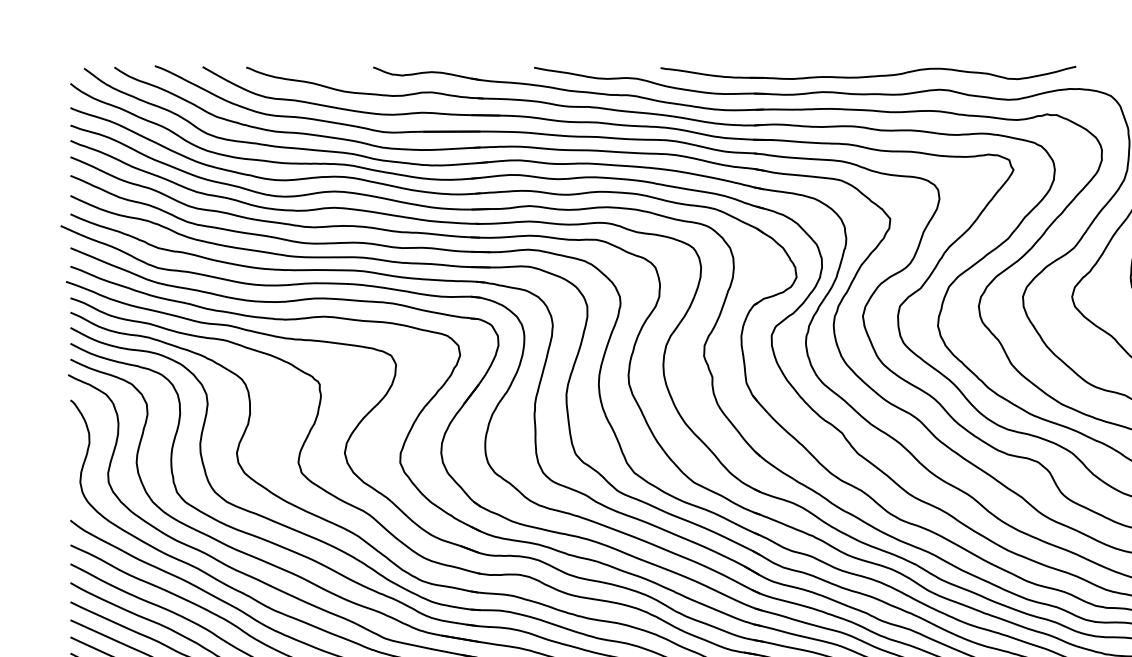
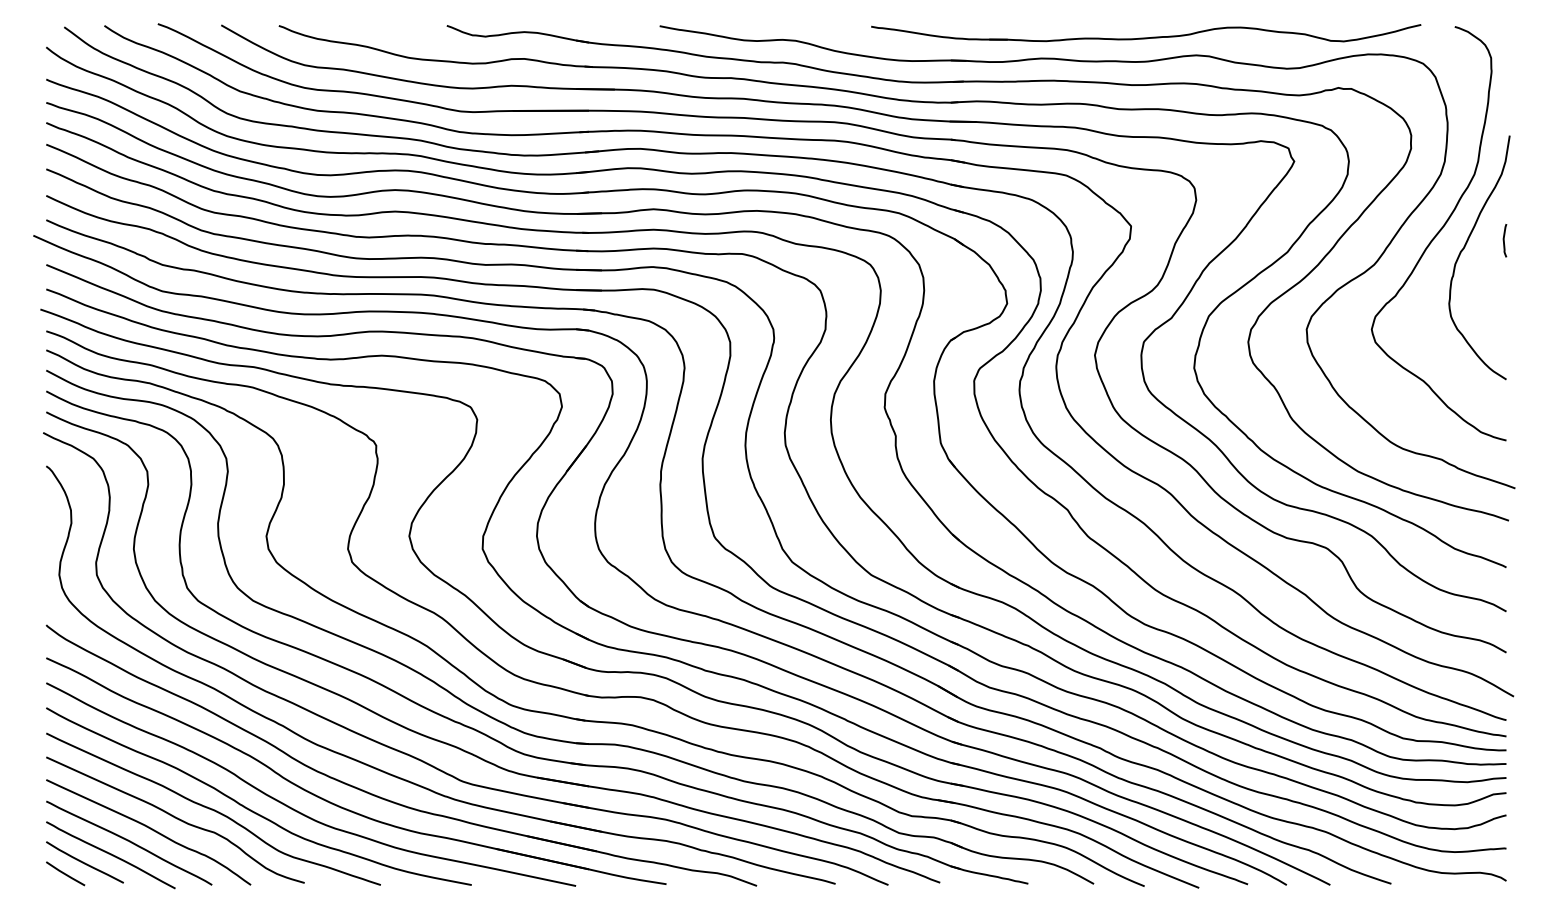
part: (868, 73) -> (1146, 33), moved

